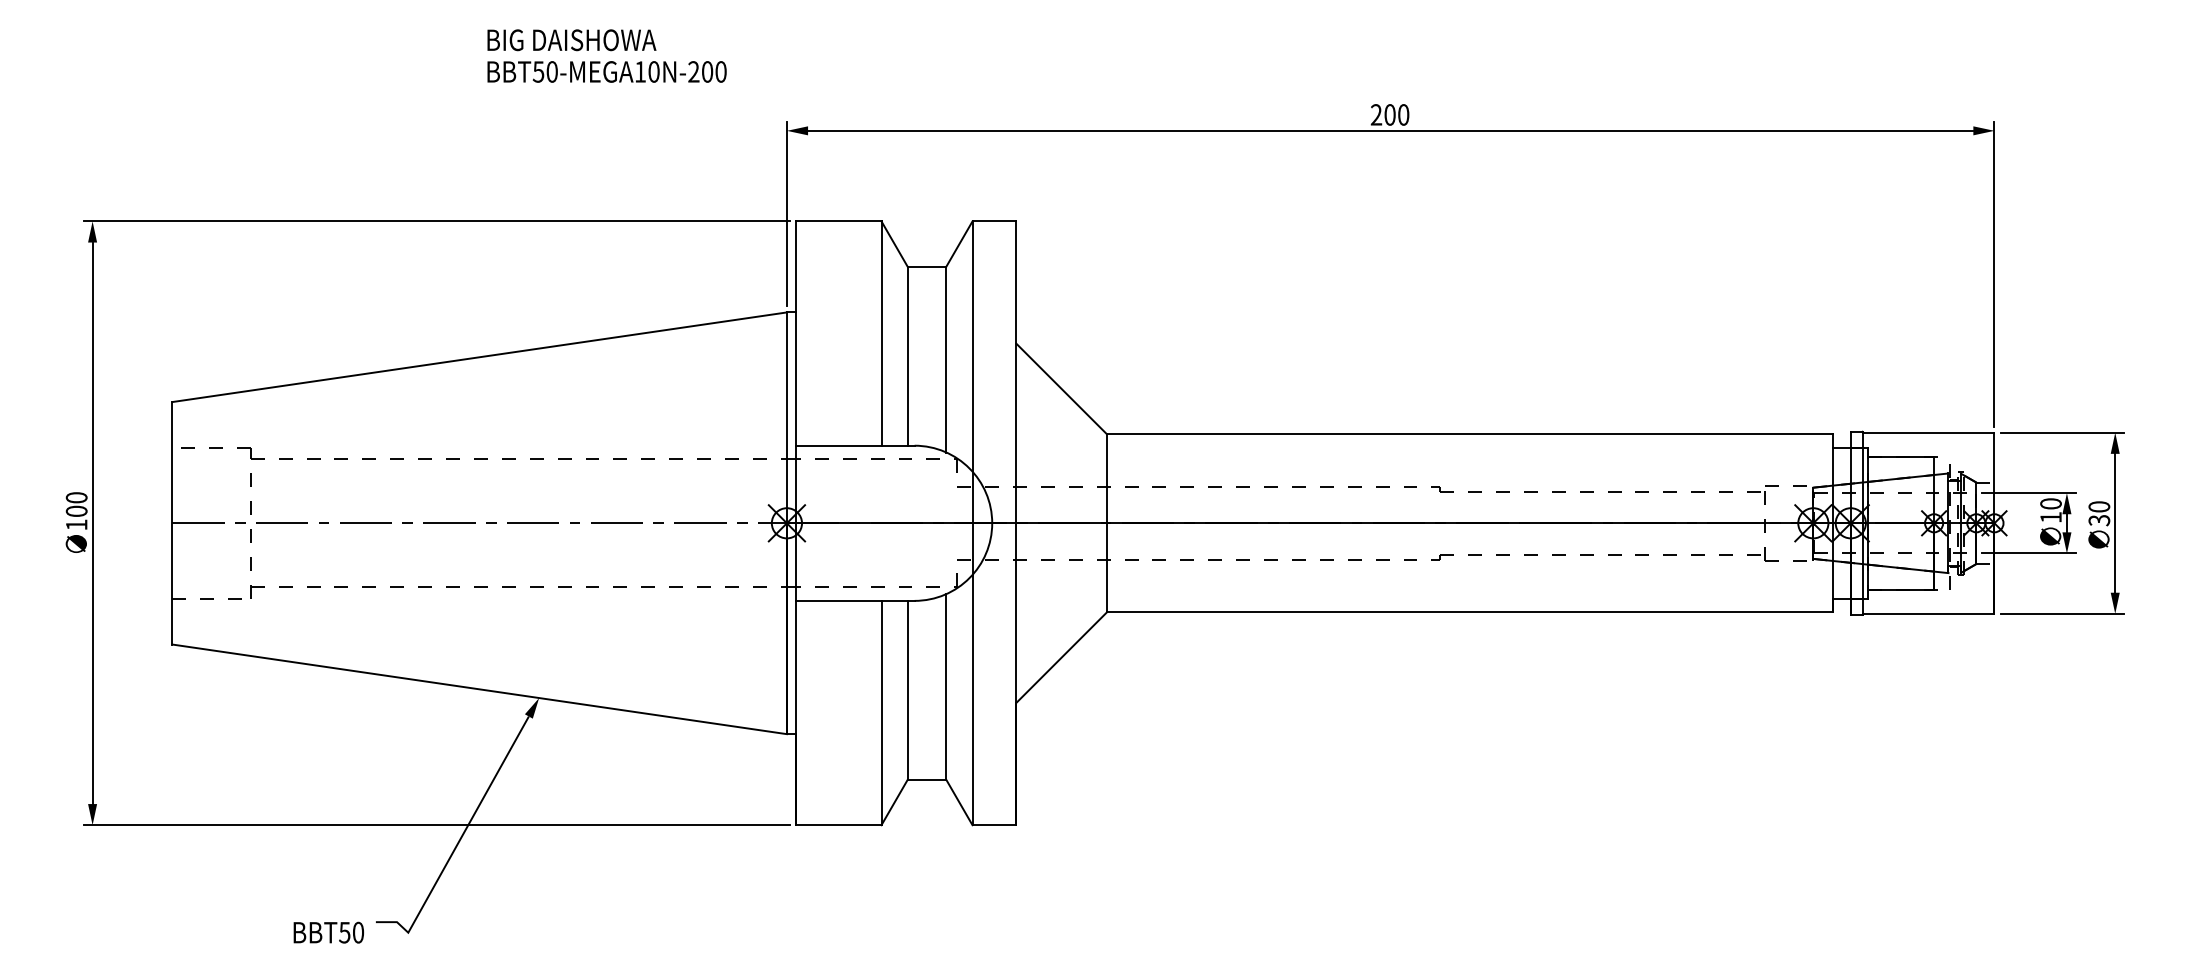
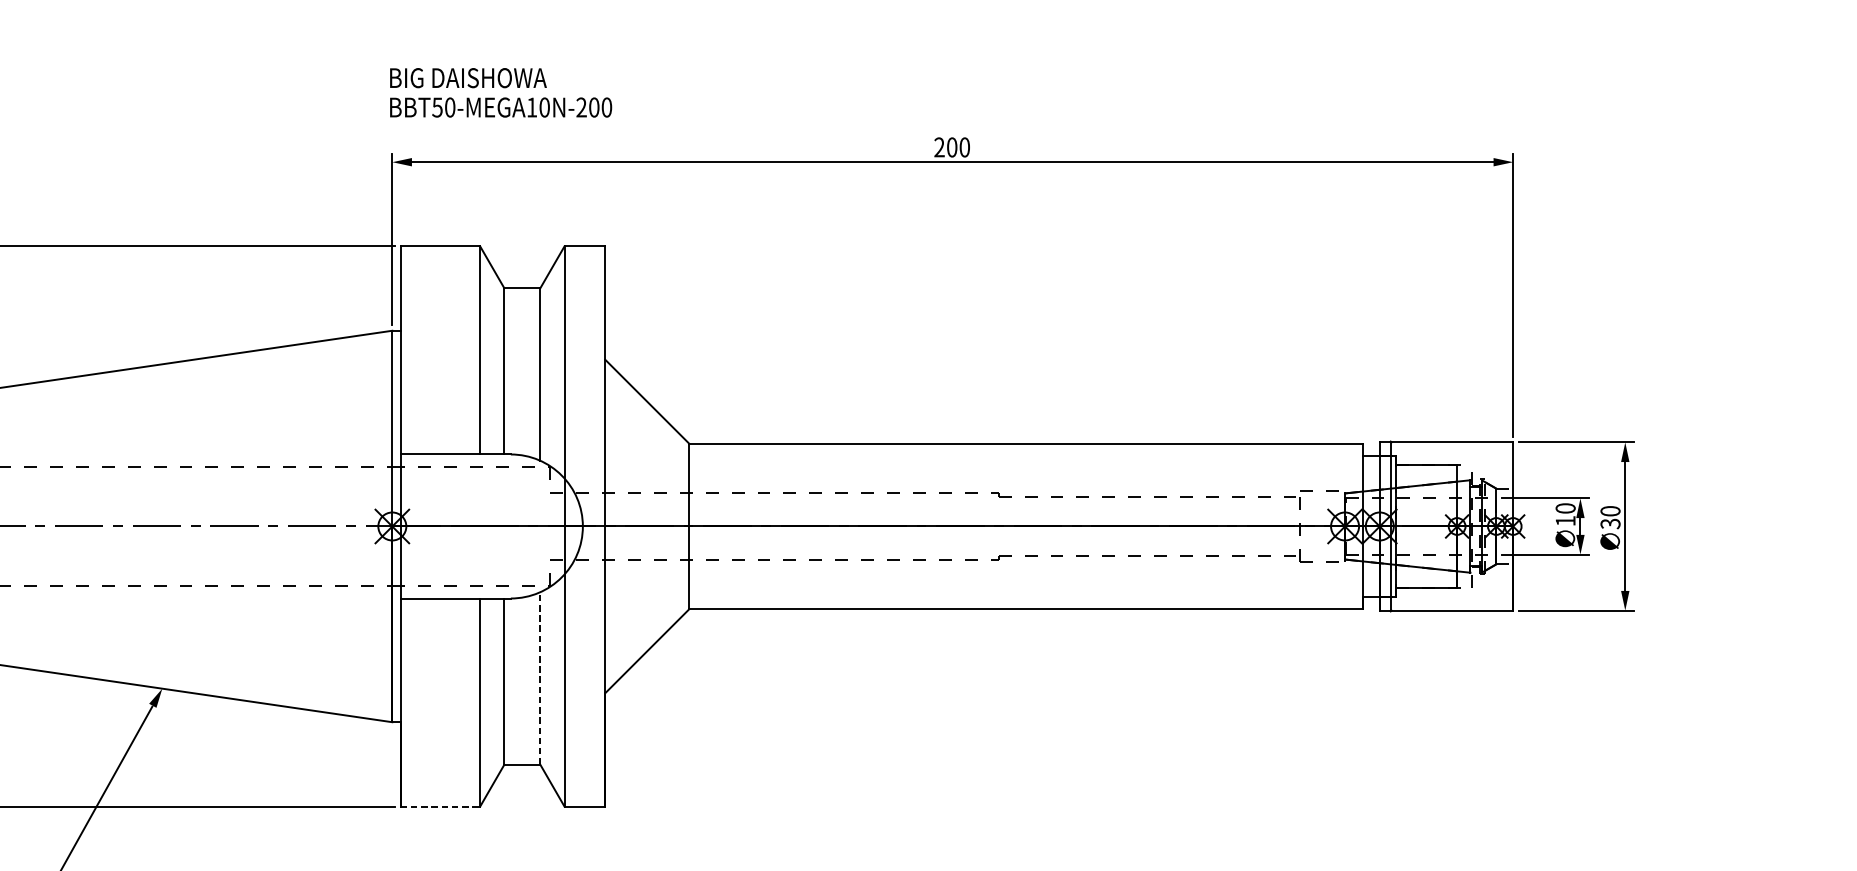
text: (606, 55) -> (500, 92), moved
line: (946, 687) -> (540, 678), solid -> dashed
line: (838, 825) -> (440, 806), solid -> dashed

